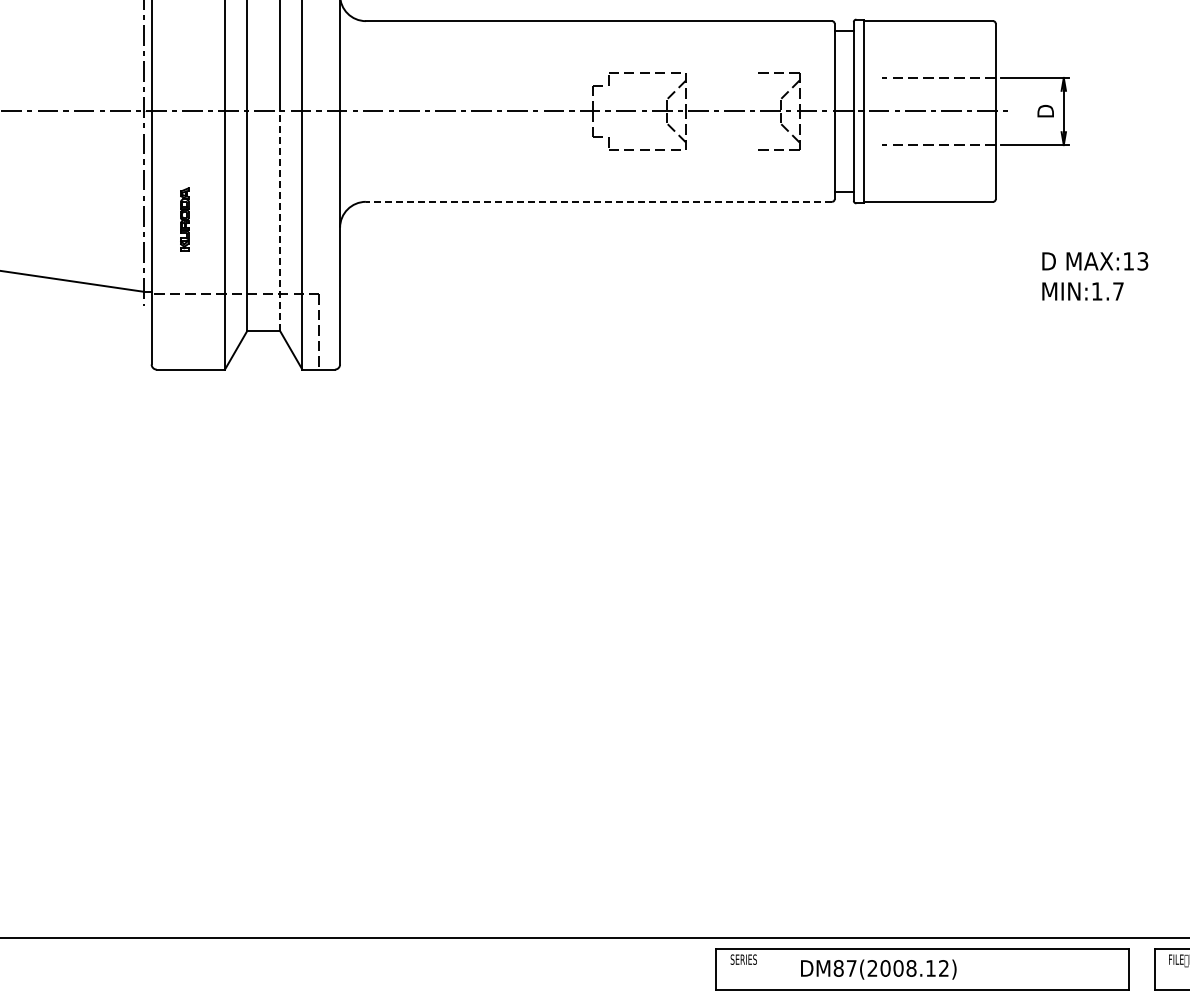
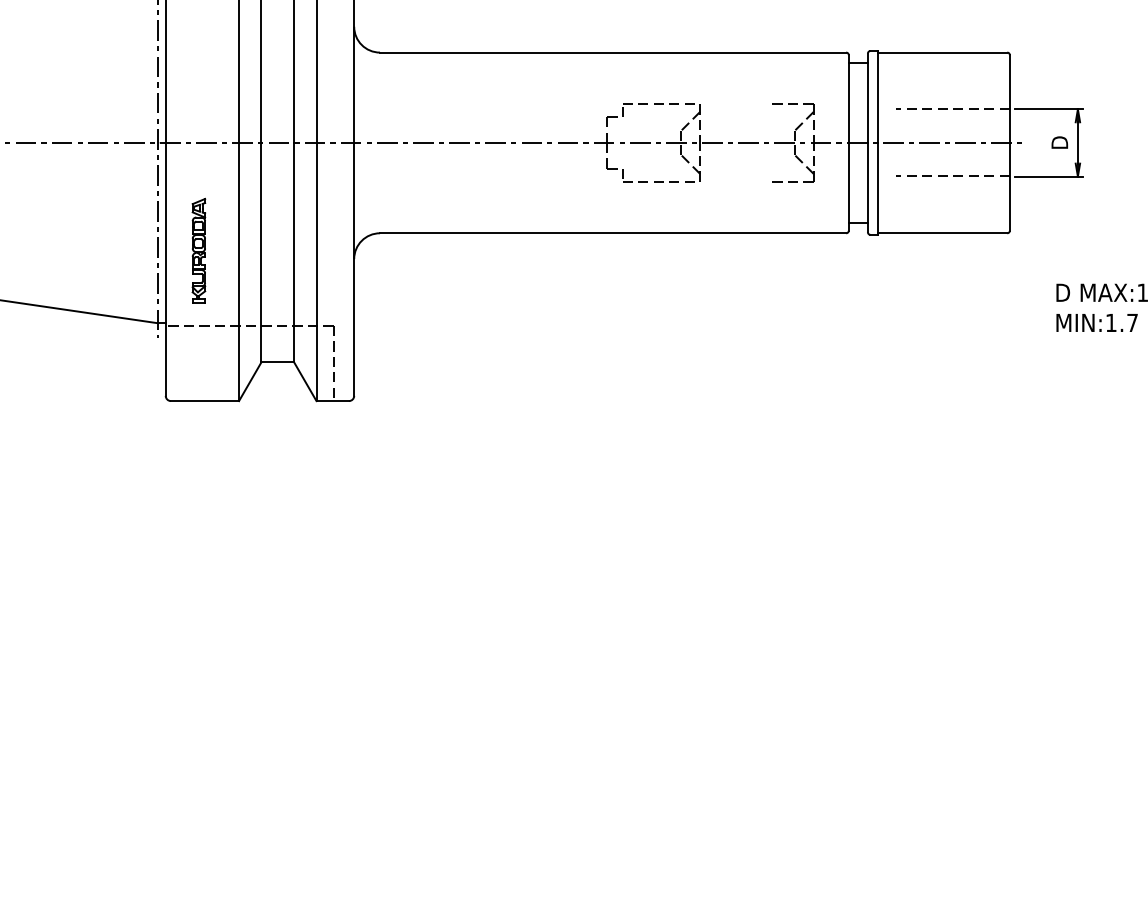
line: (598, 201) -> (612, 232), dashed -> solid
part: (184, 219) -> (198, 250), size x1.67
line: (280, 221) -> (294, 252), dashed -> solid

